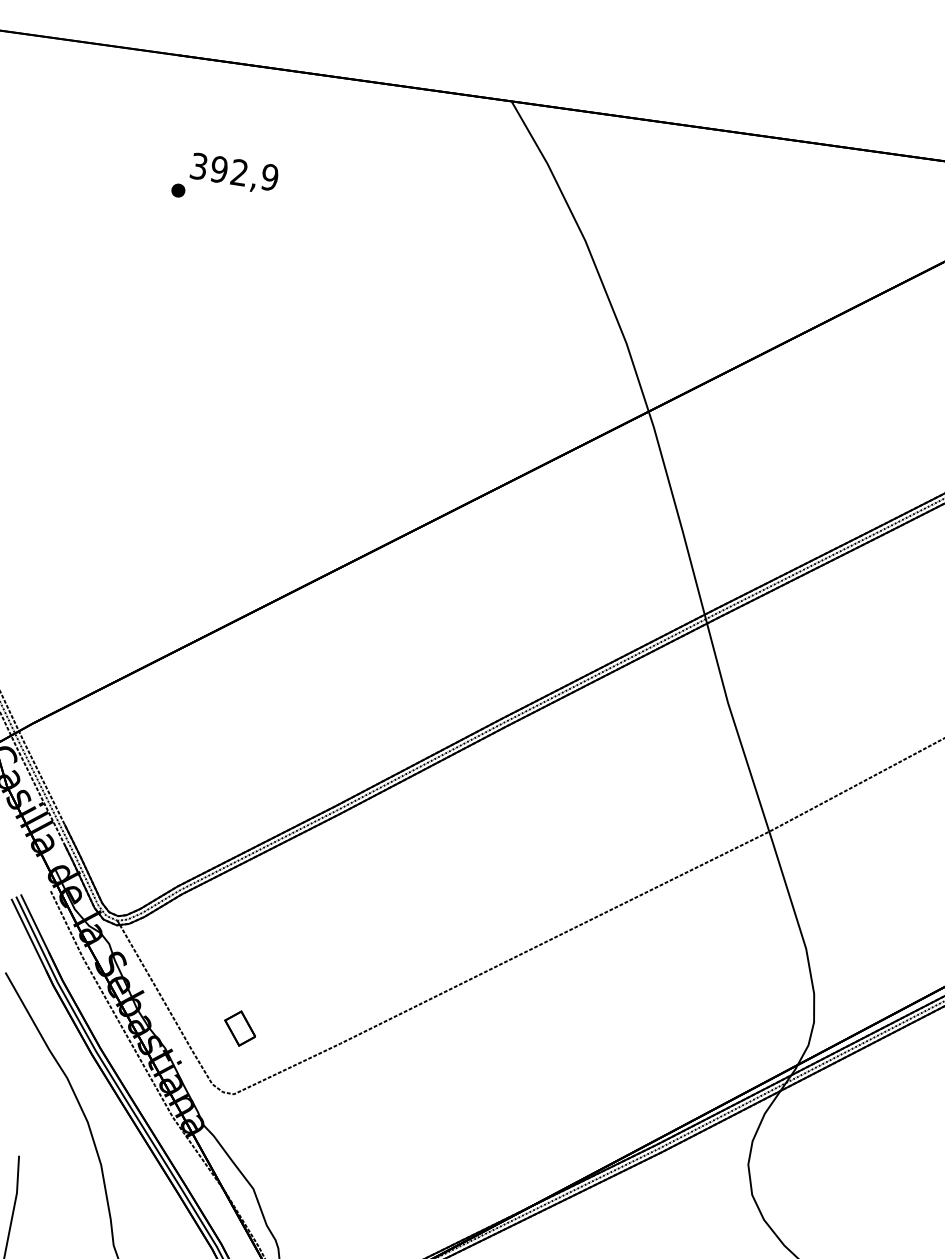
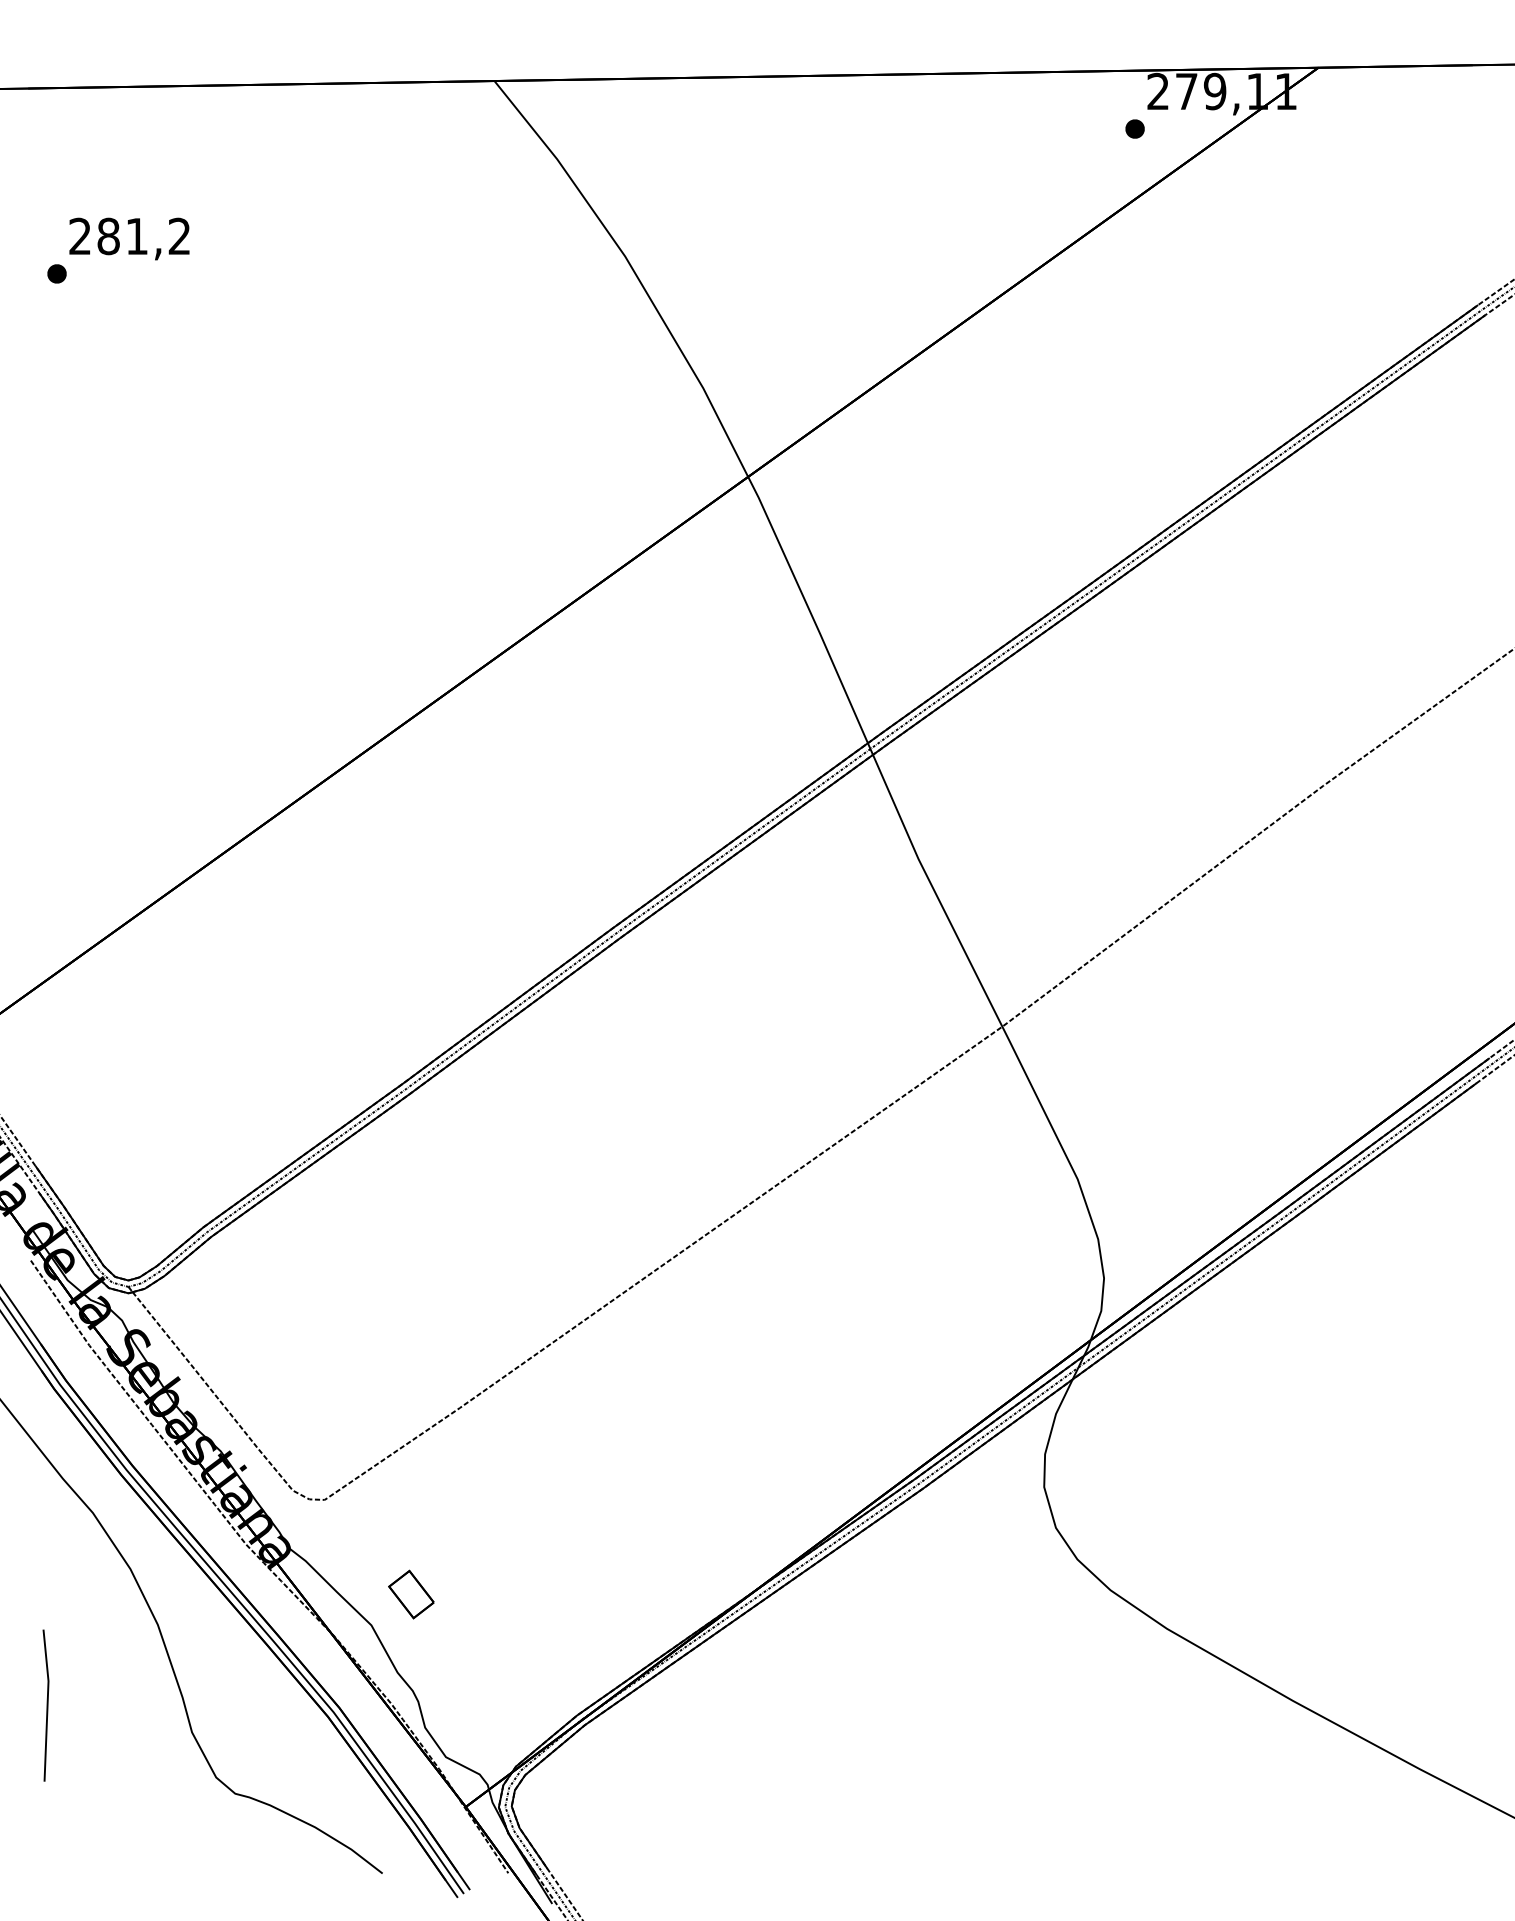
text: (234, 171) -> (129, 236), 392,9 -> 281,2
part: (240, 1028) -> (411, 1594), moved

